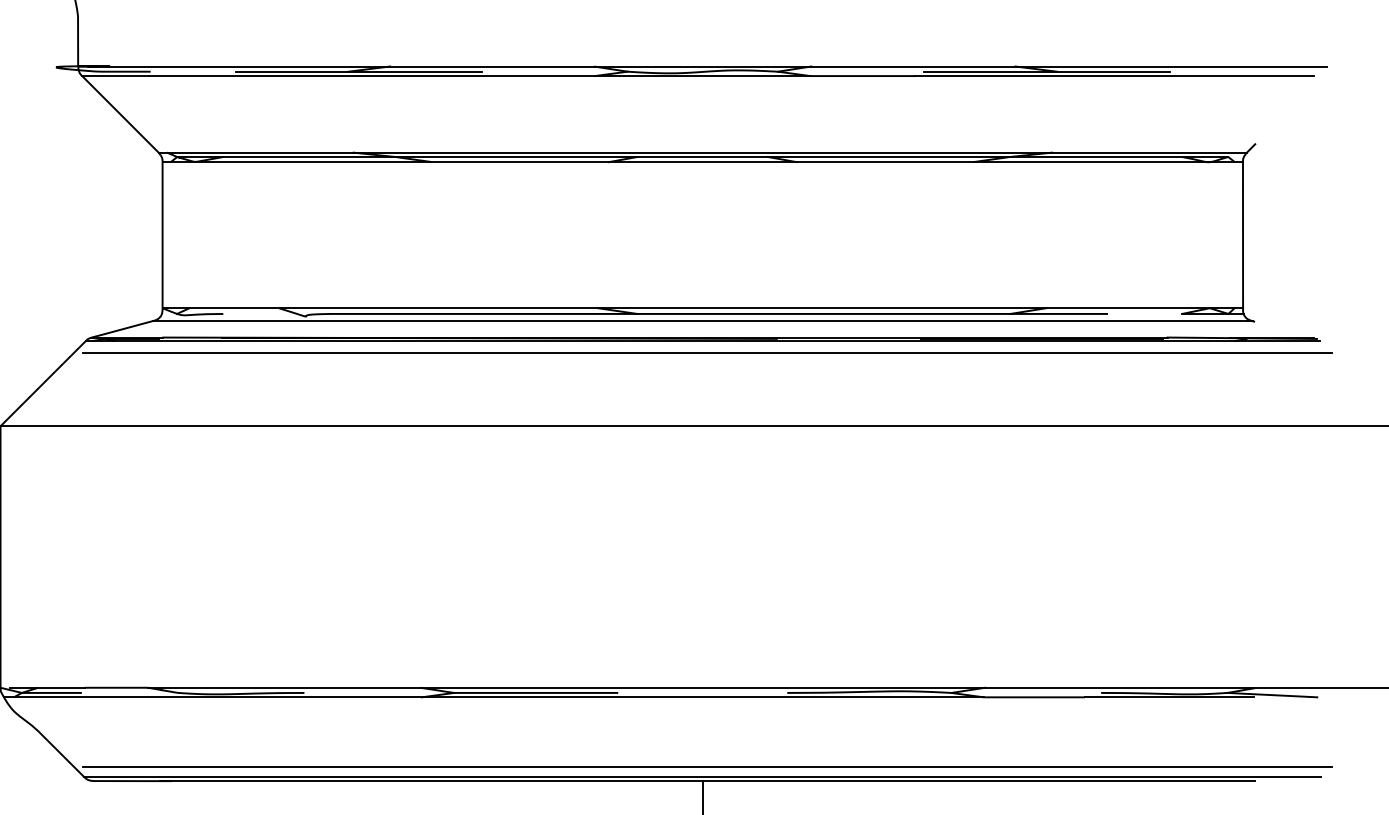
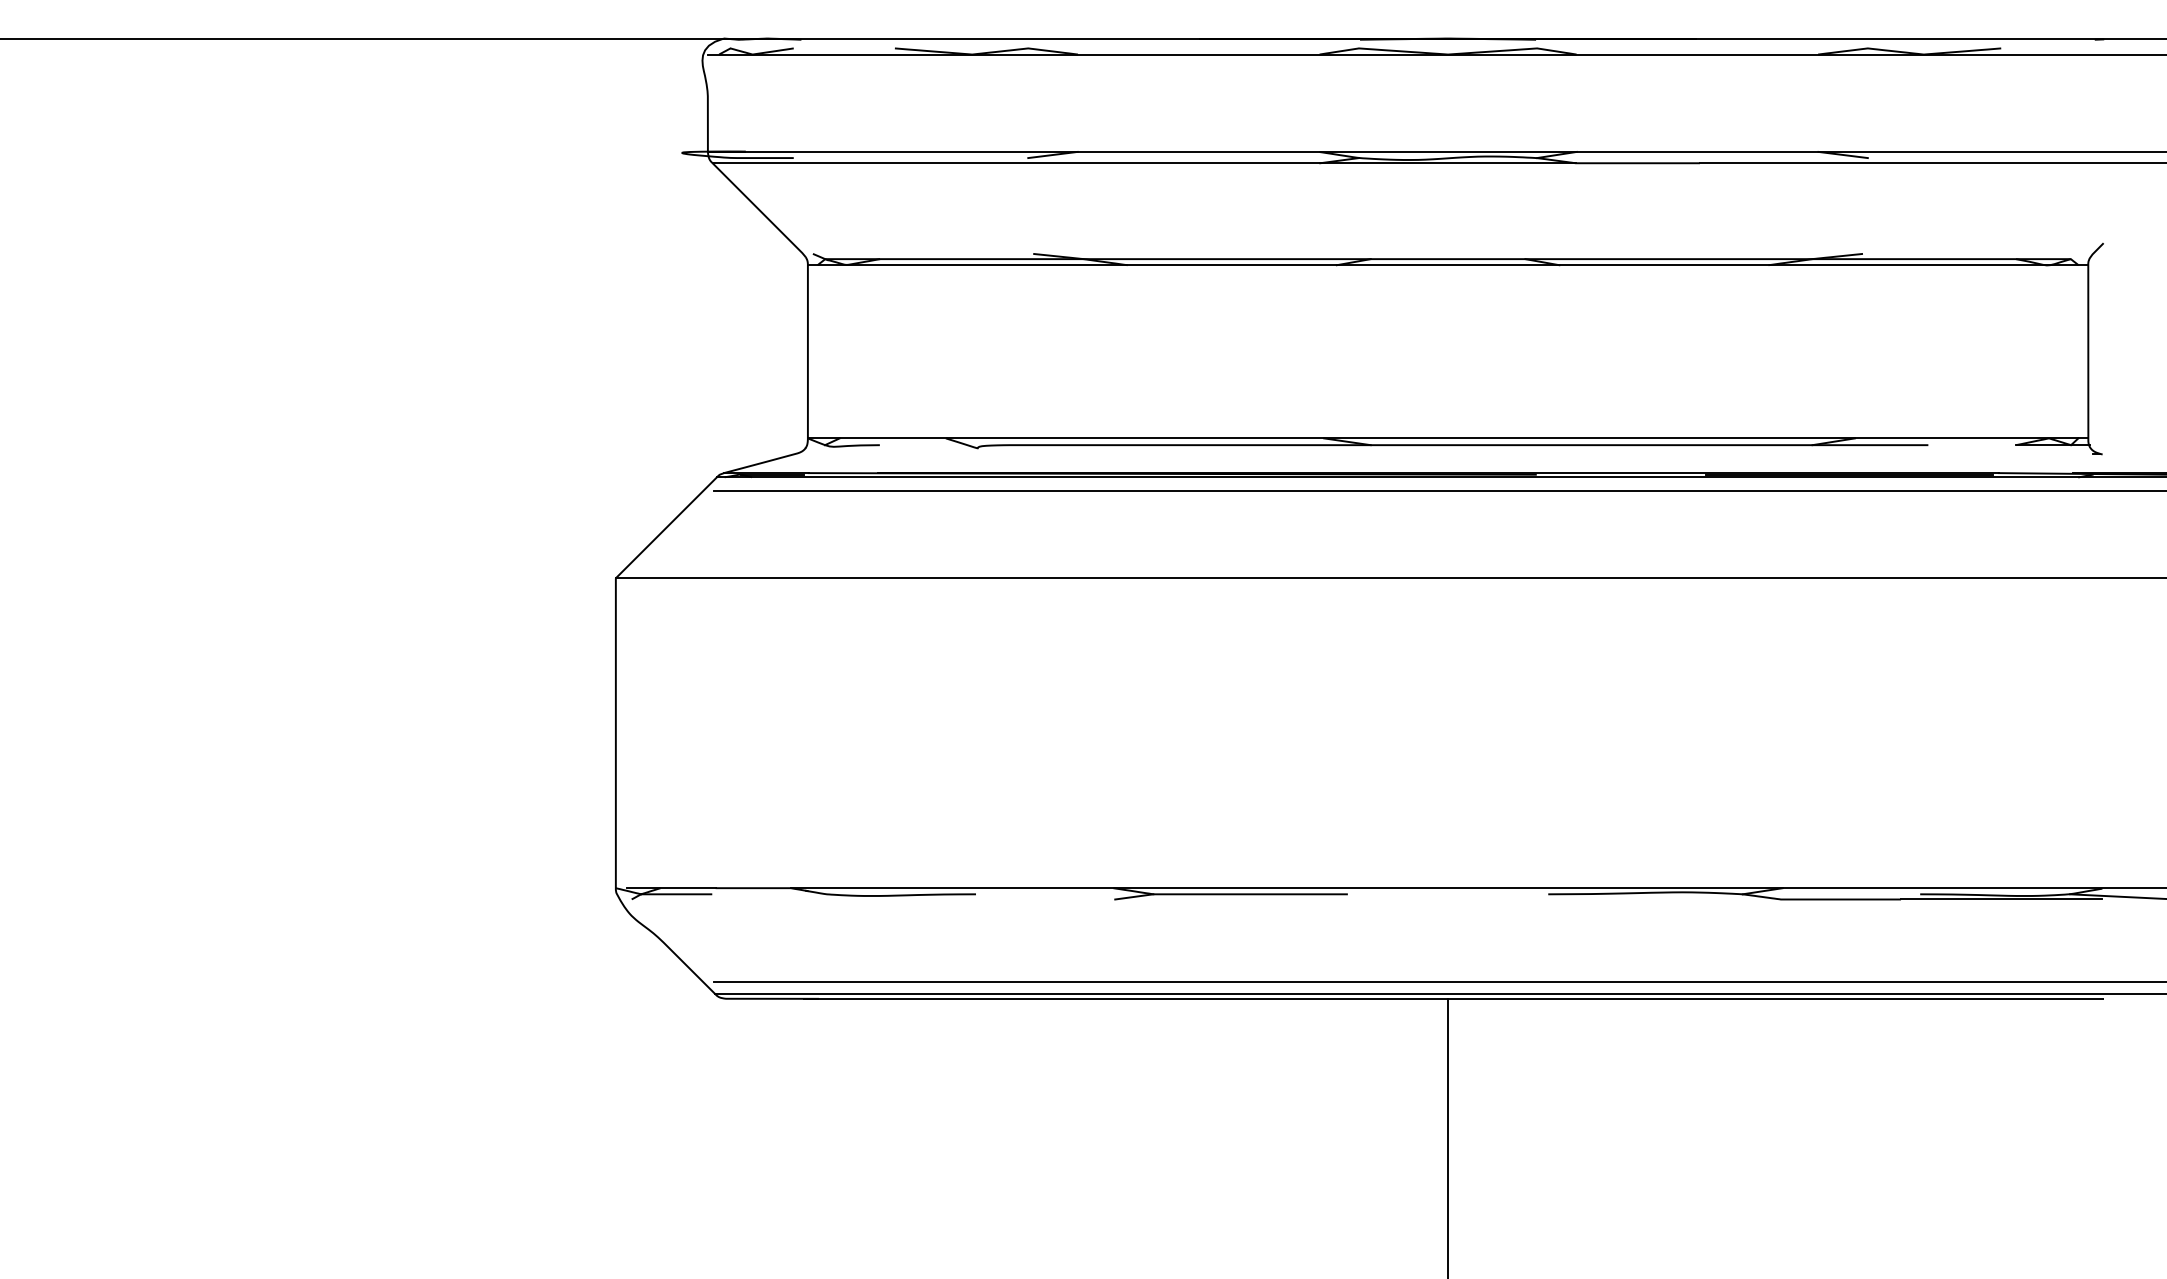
line: (358, 72) -> (1040, 158), removed
line: (1046, 72) -> (1855, 158), removed
line: (702, 152) -> (1447, 253), removed
line: (703, 320) -> (1448, 453), removed
line: (493, 697) -> (1200, 899), removed

